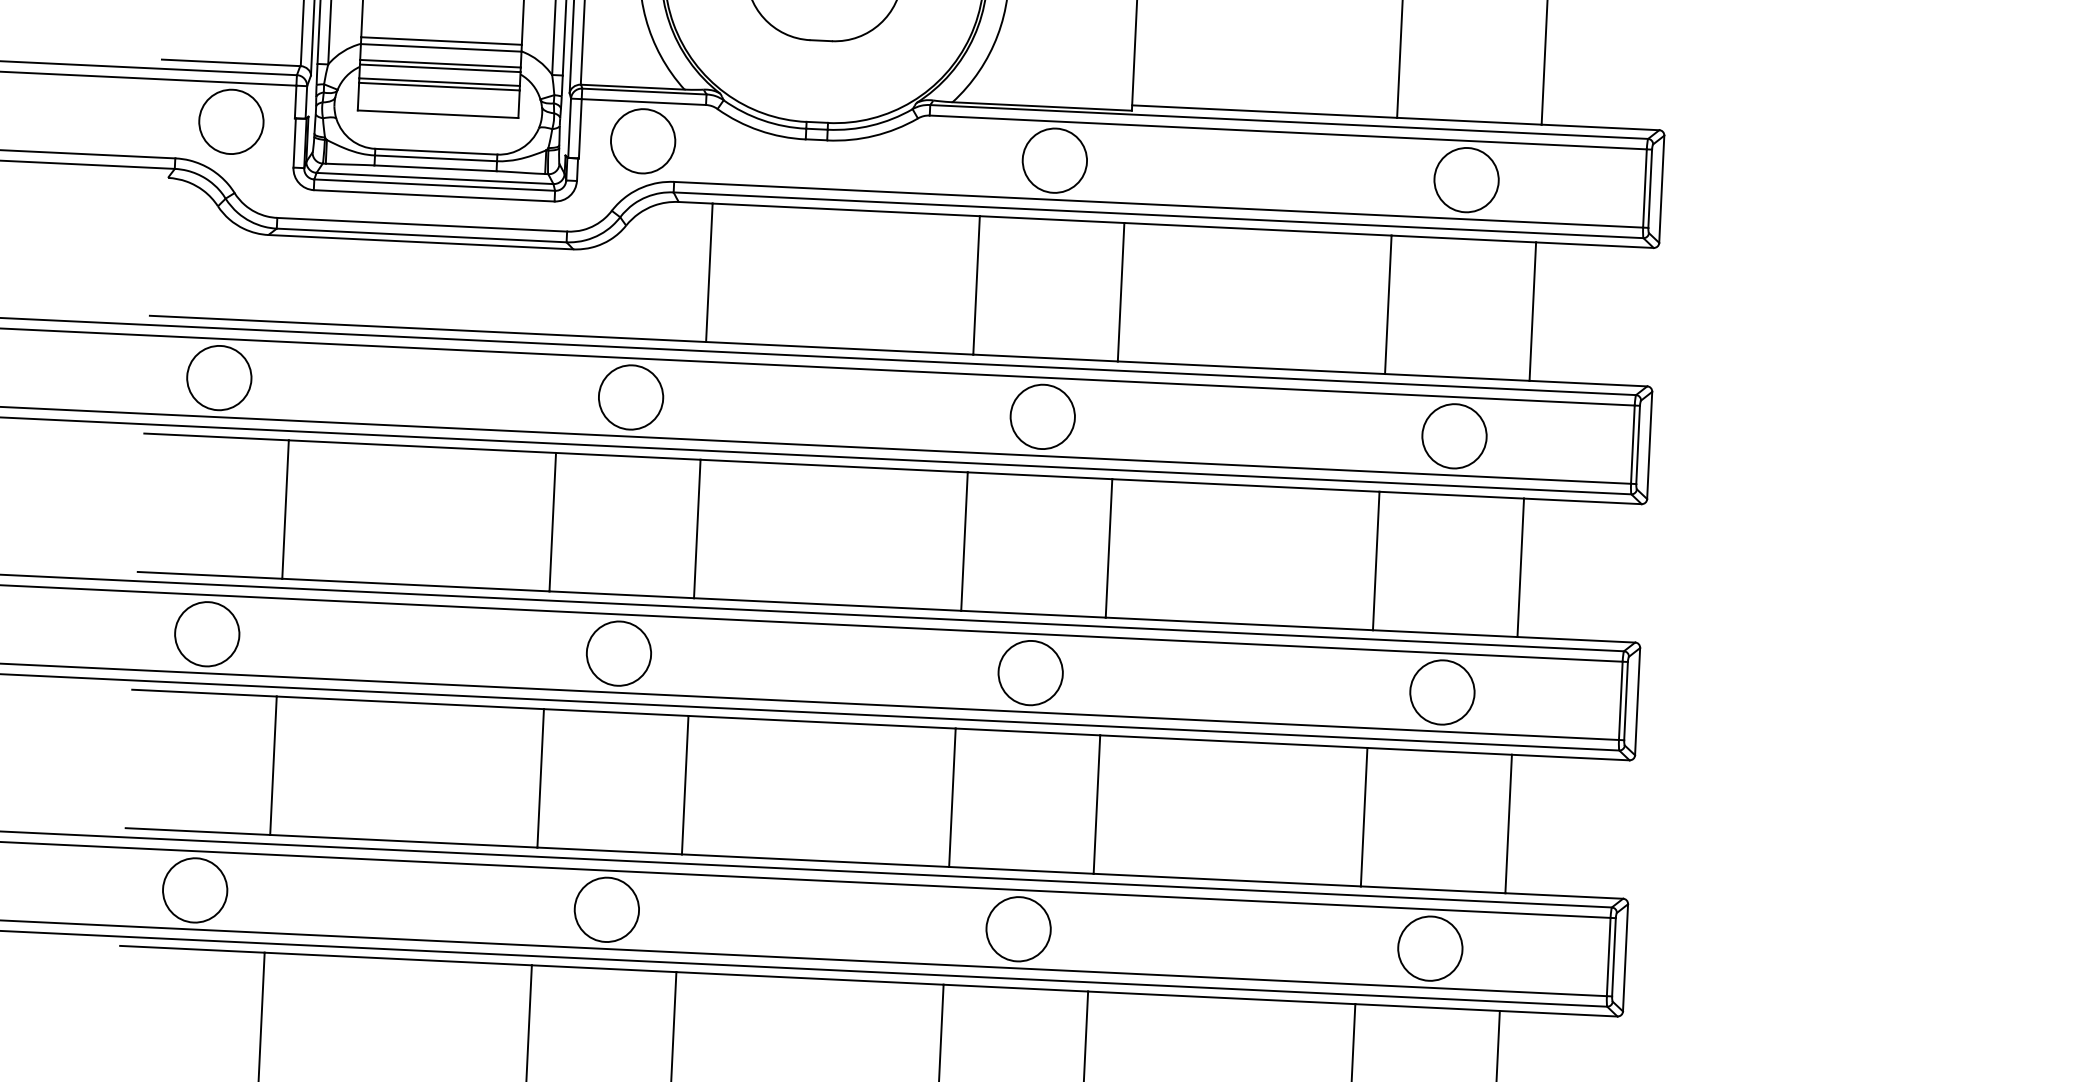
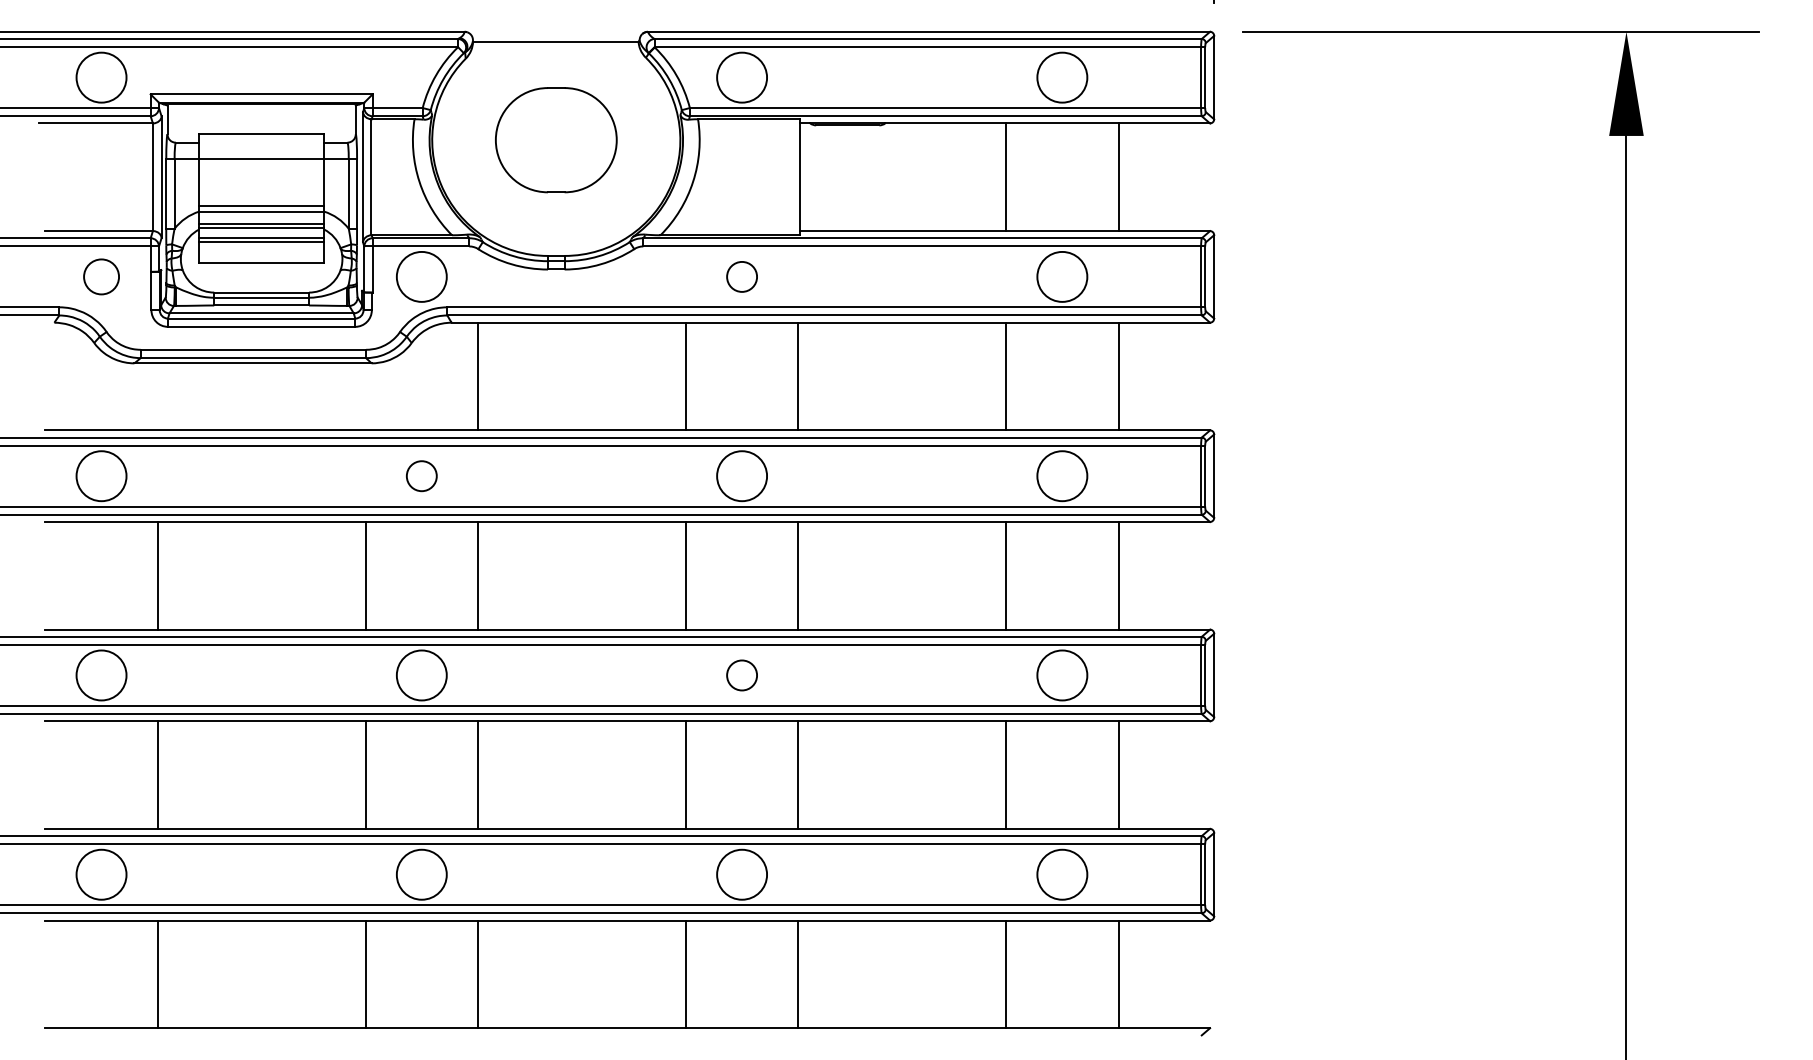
circle: (231, 121) -> (101, 276), size x0.7
circle: (1055, 160) -> (742, 276), size x0.6
circle: (630, 397) -> (421, 476), size x0.6
circle: (1031, 673) -> (742, 675), size x0.6

